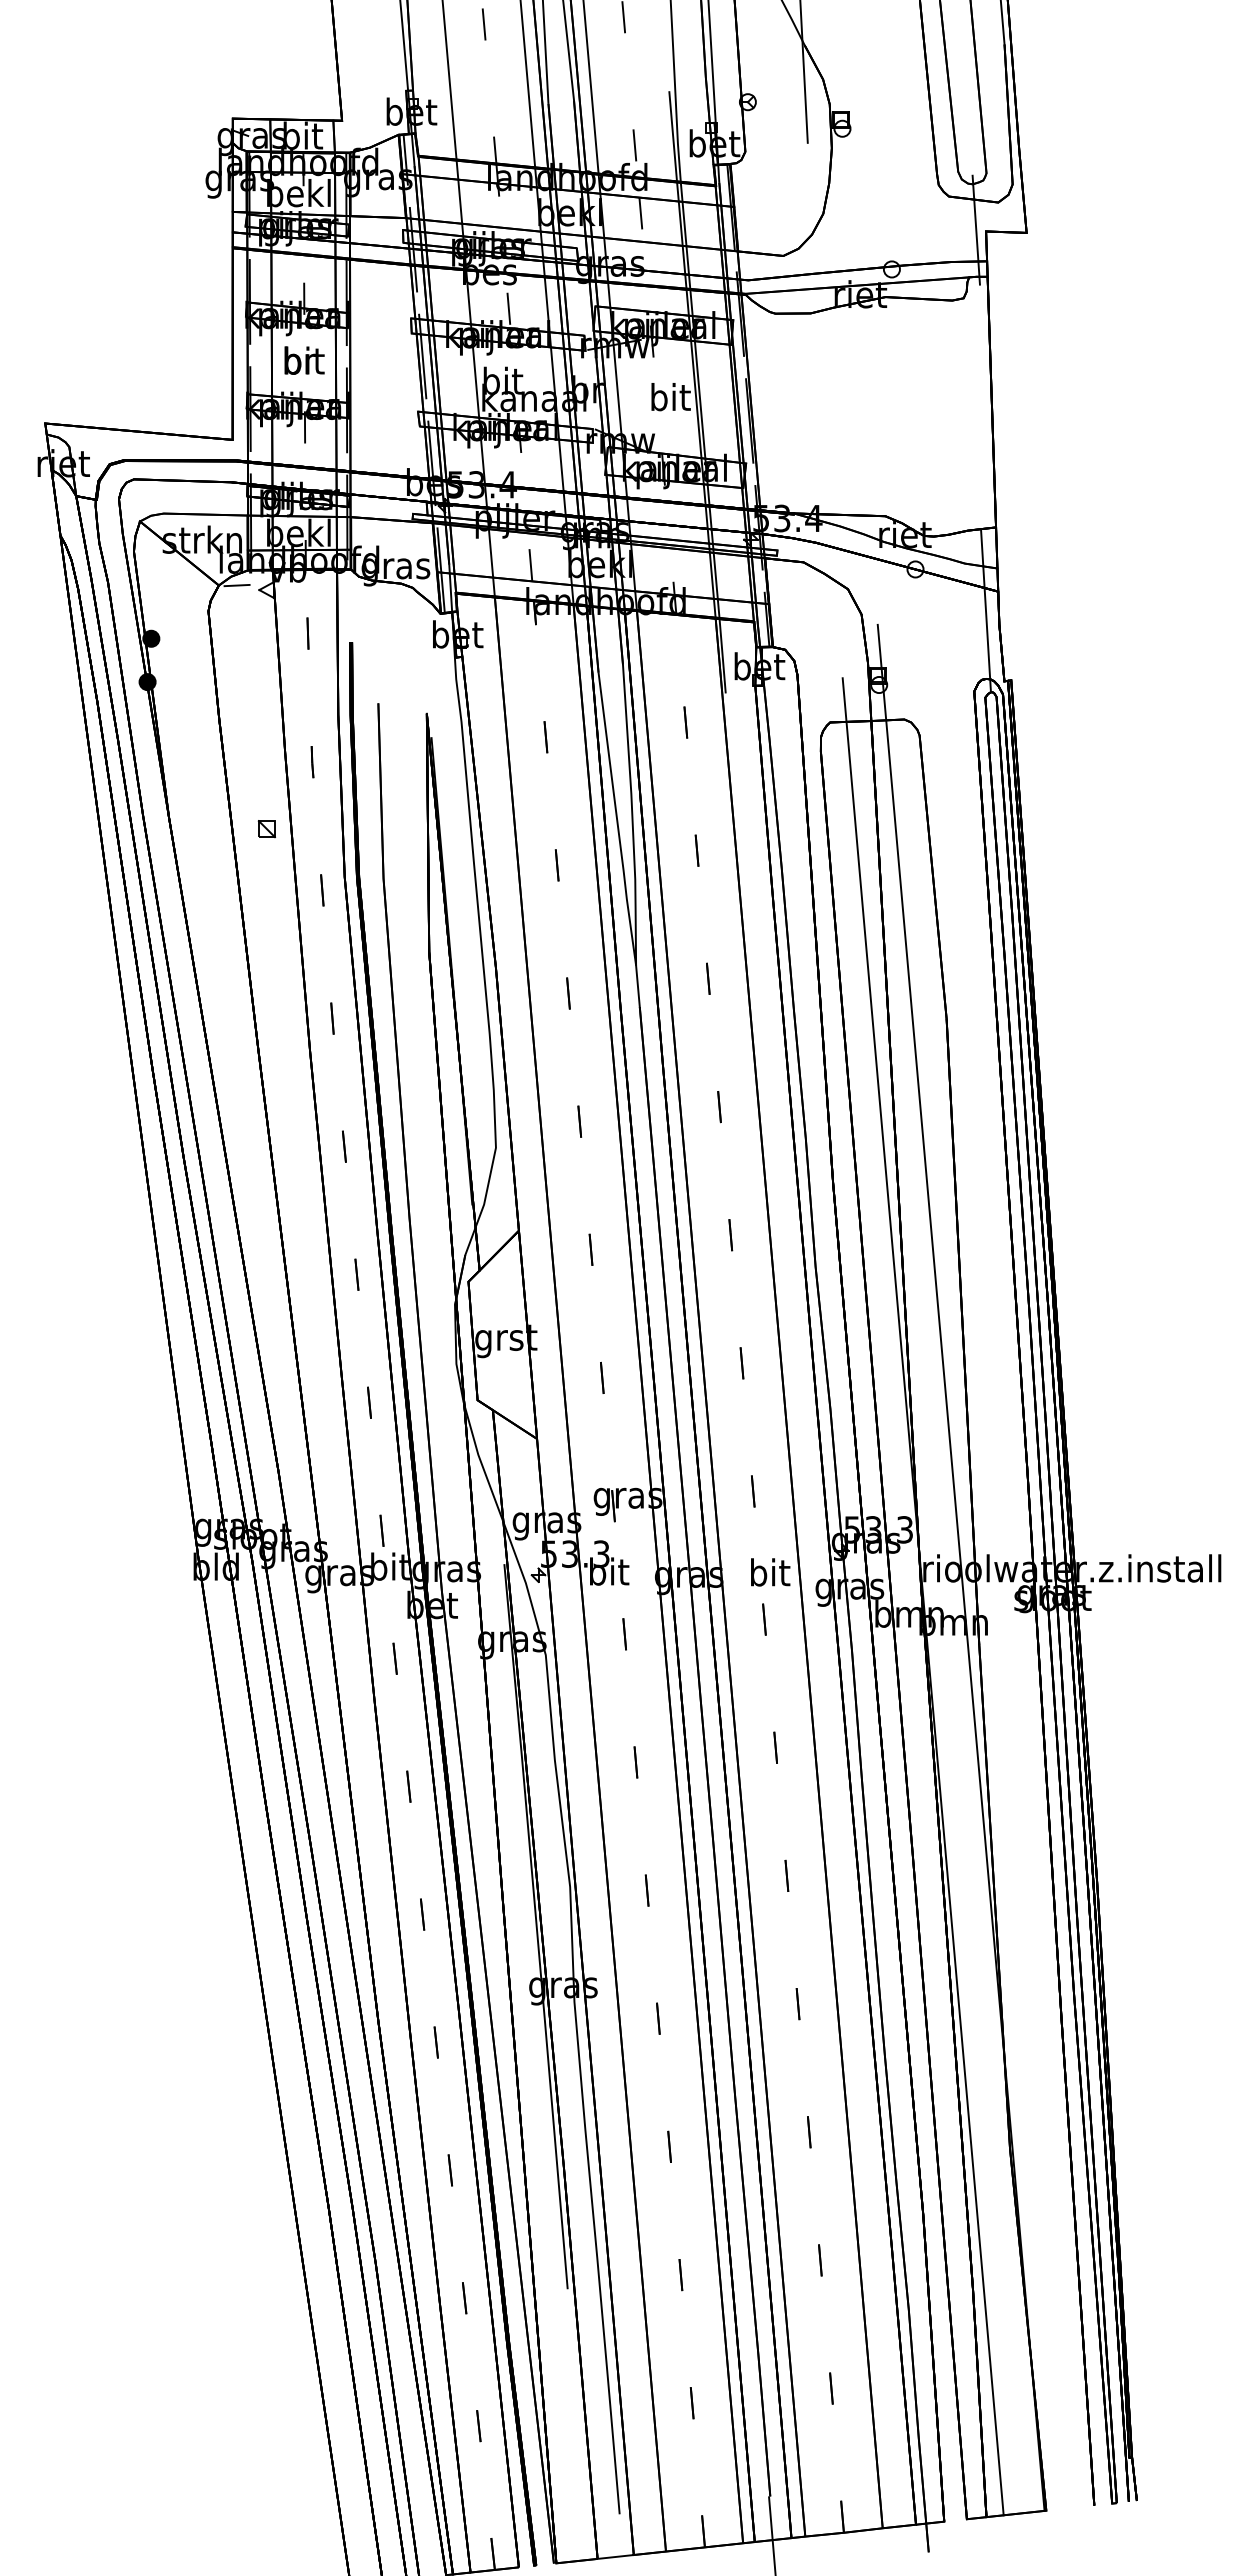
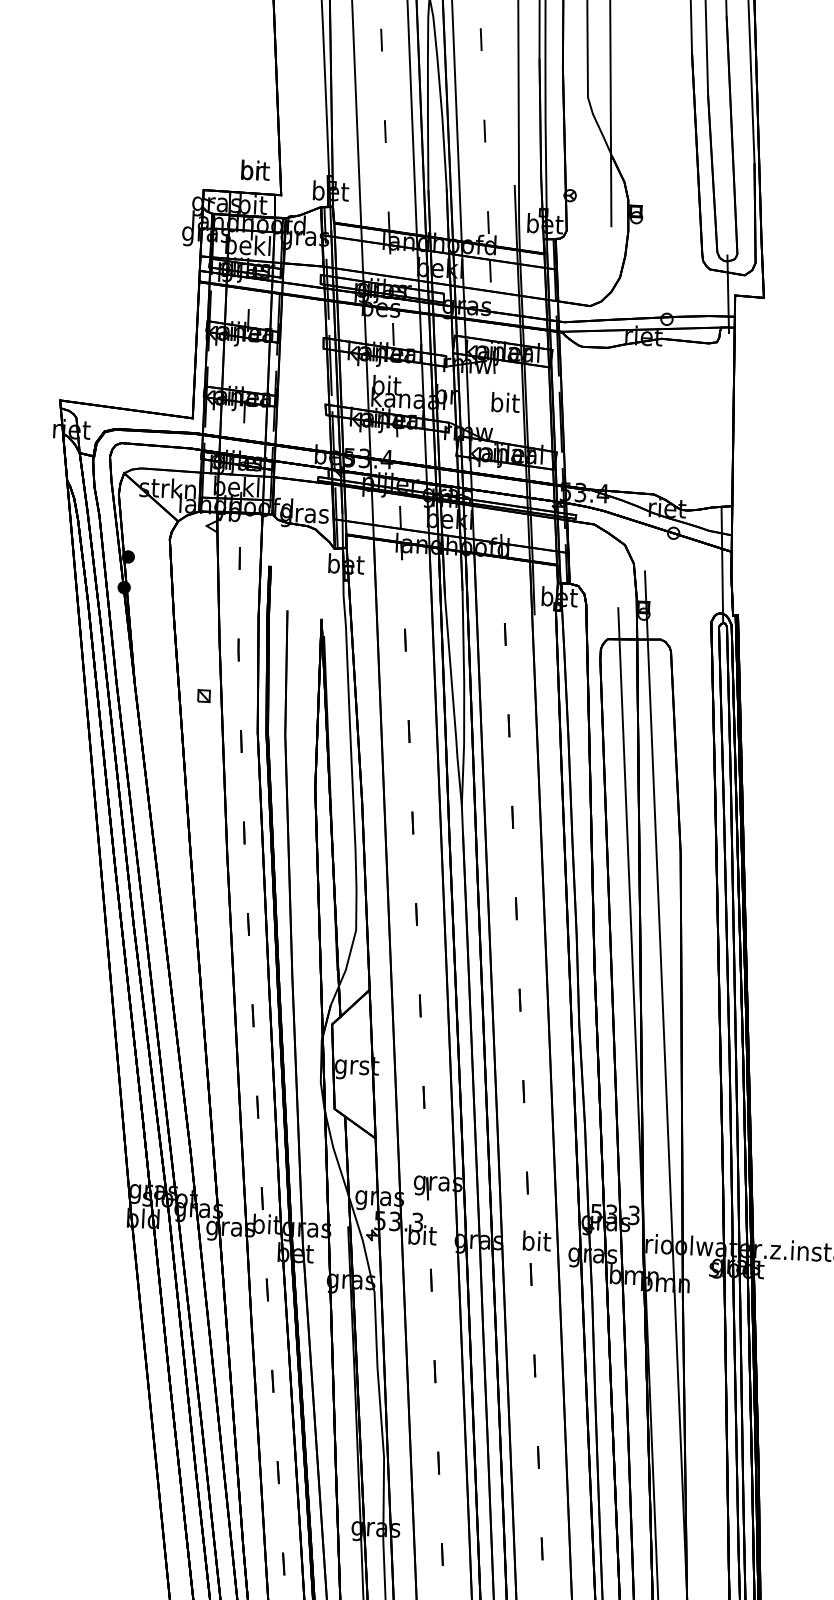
text: (304, 360) -> (255, 170), moved
line: (236, 585) -> (190, 521), removed

